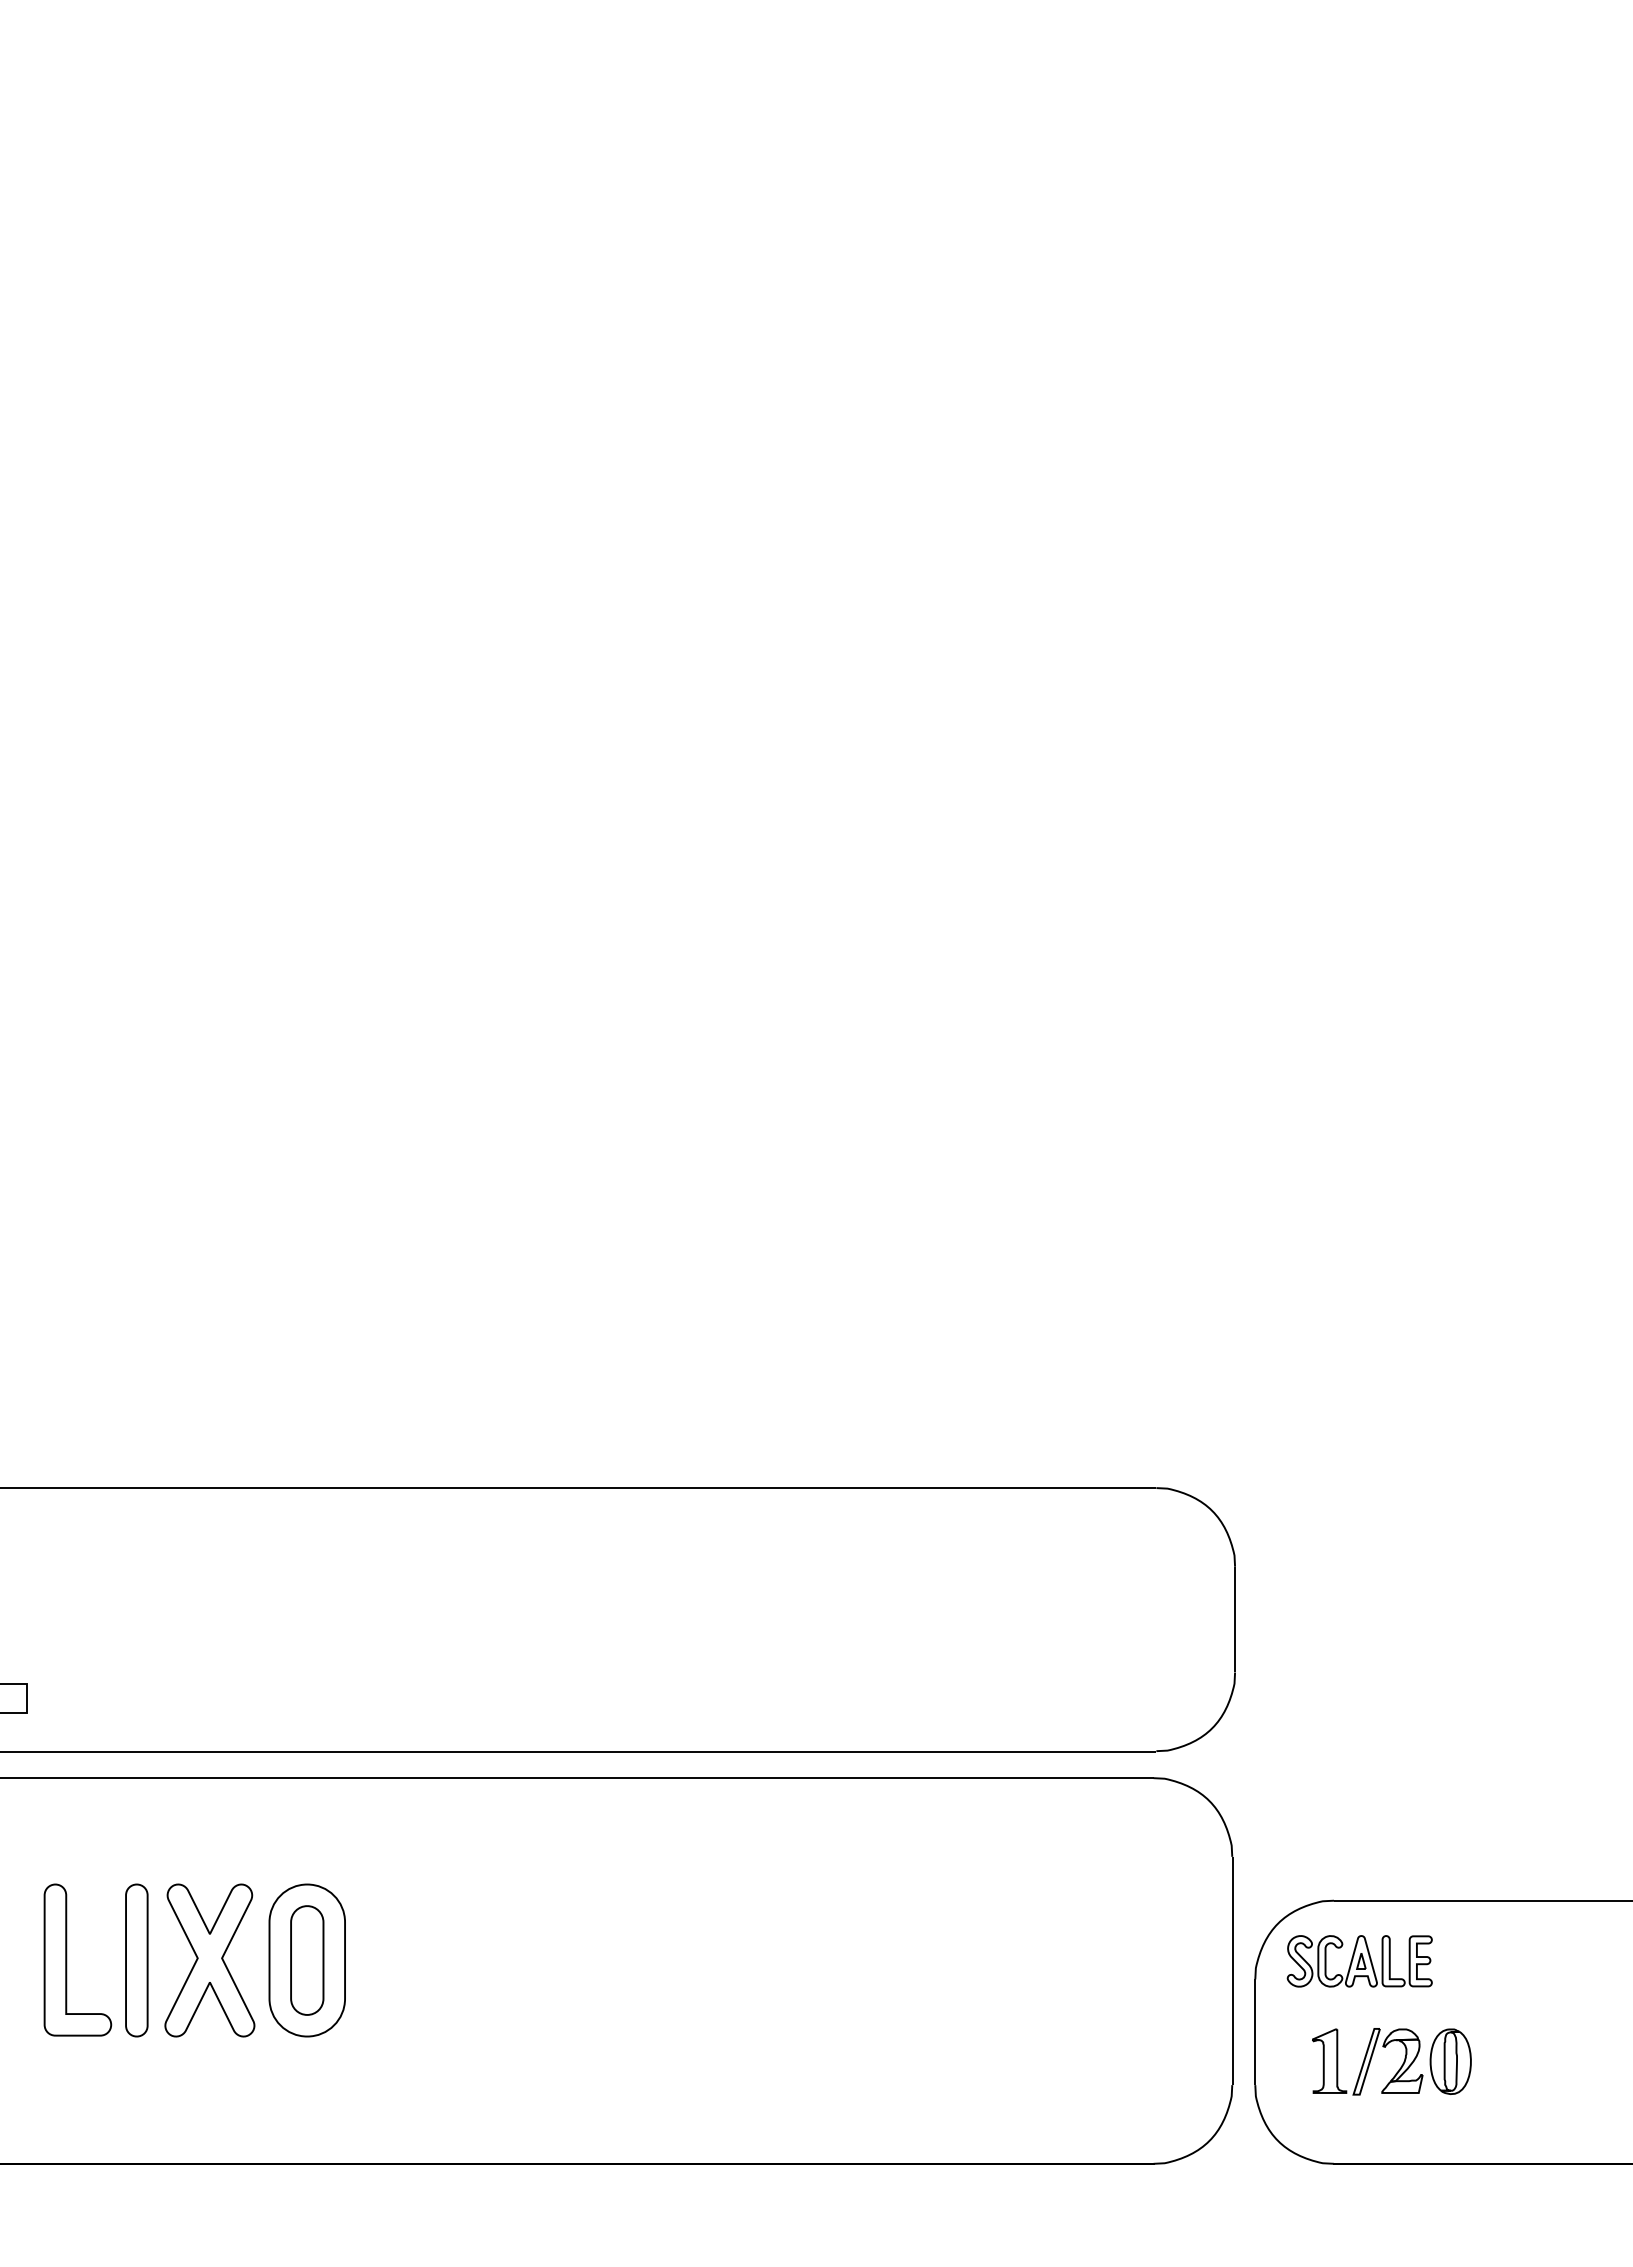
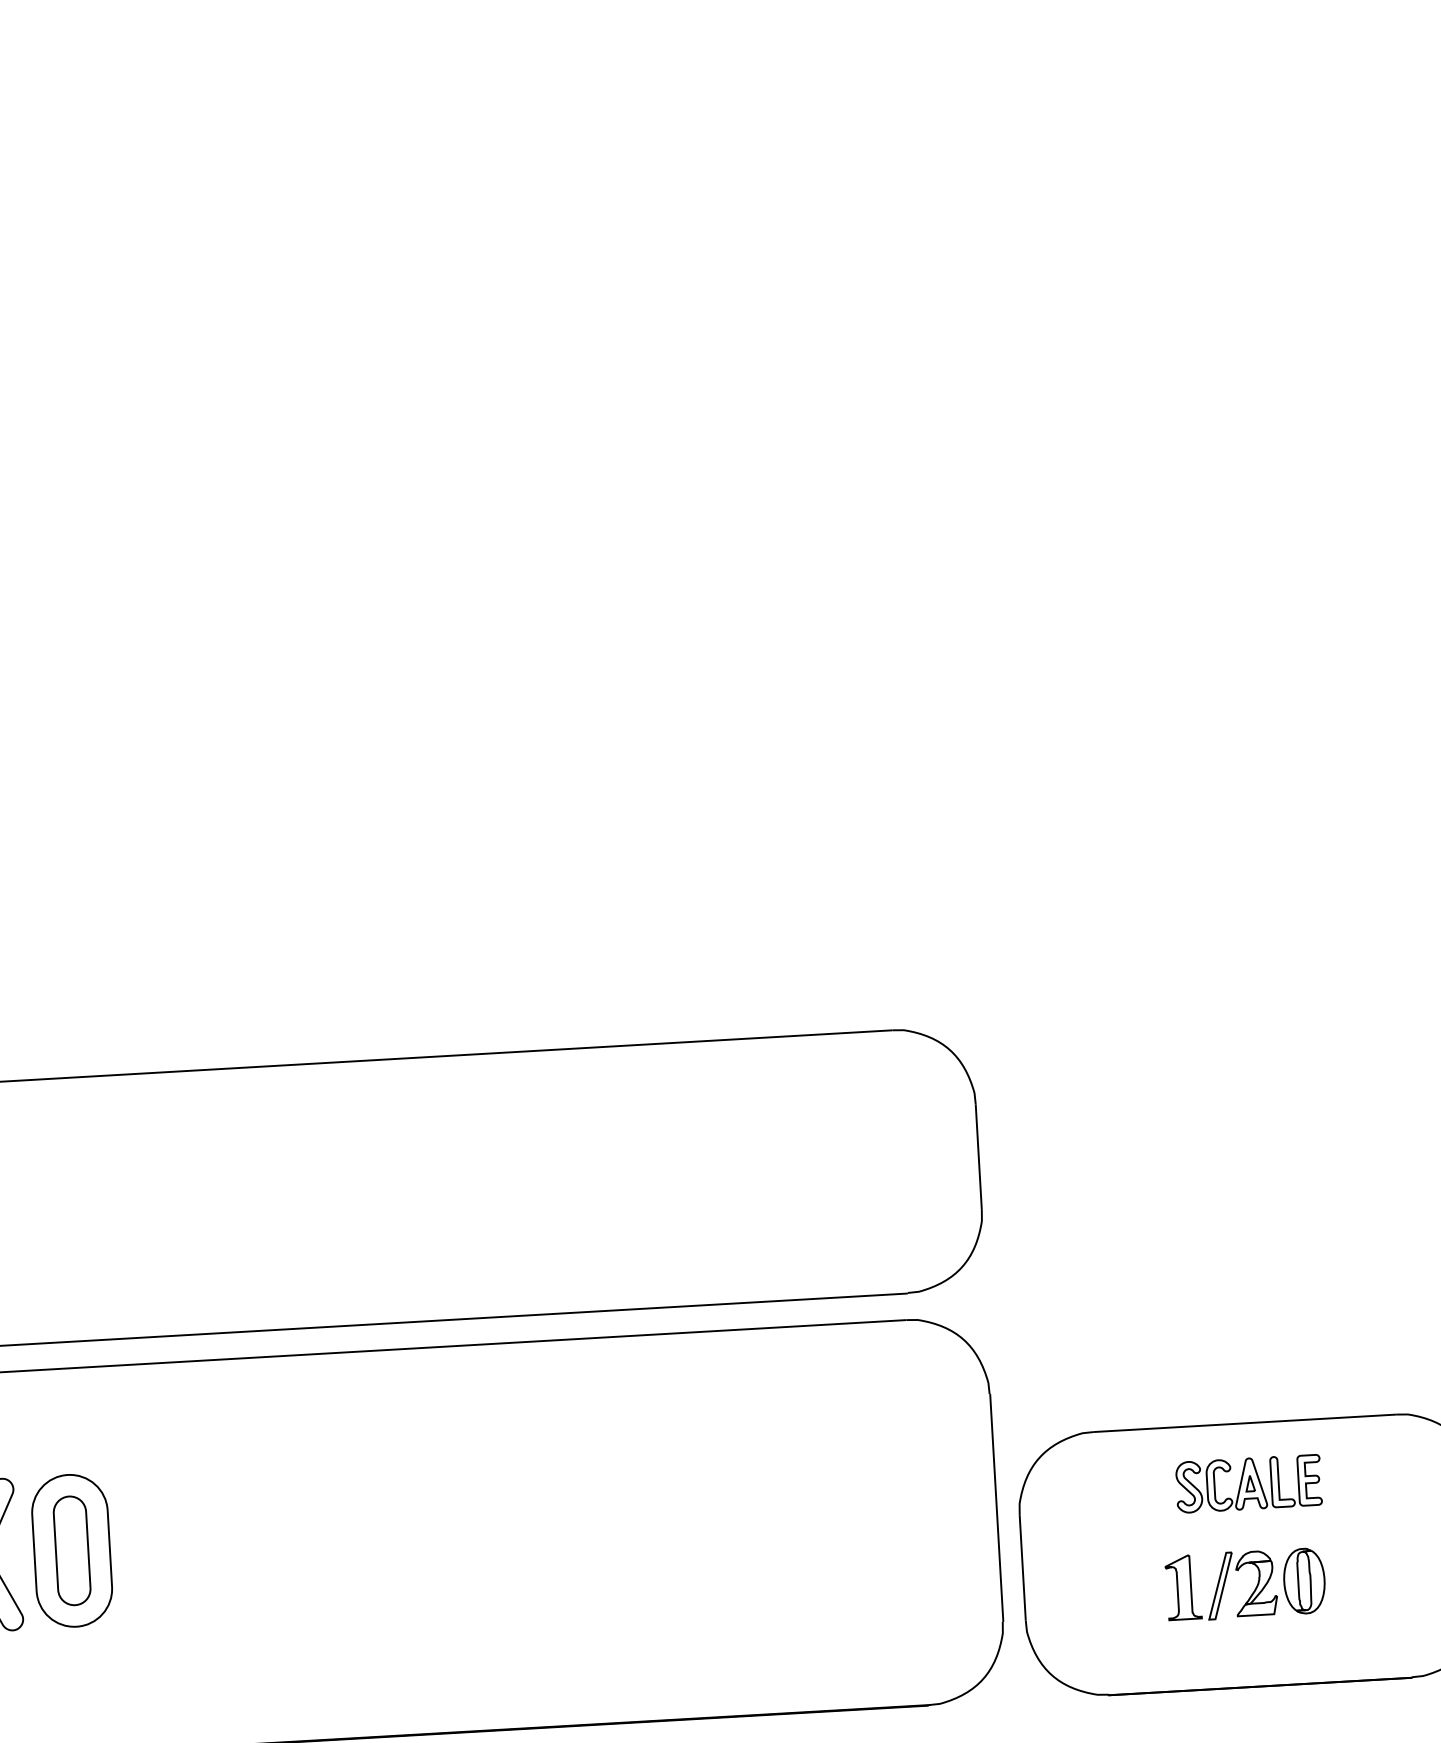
part: (1359, 1961) -> (1248, 1484), moved
part: (1399, 2068) -> (1253, 1590), moved

